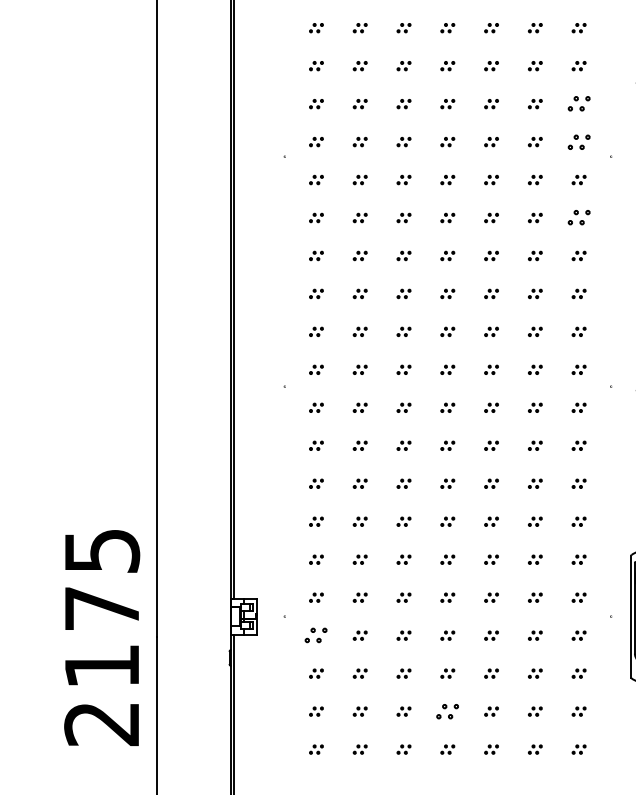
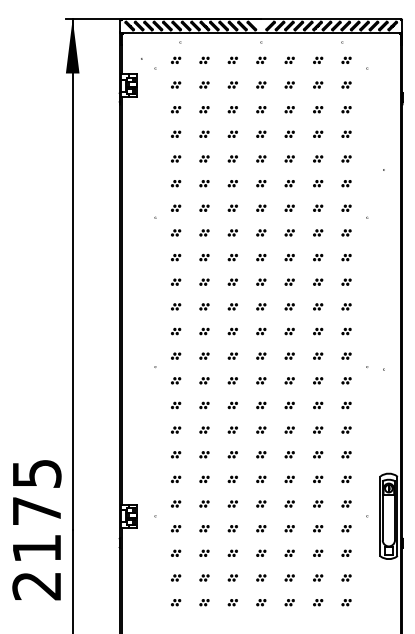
part: (579, 103) -> (346, 183), size x0.62
part: (579, 140) -> (346, 207), size x0.62
part: (579, 217) -> (346, 257), size x0.62
part: (317, 635) -> (176, 528), size x0.62
part: (448, 710) -> (261, 577), size x0.62

